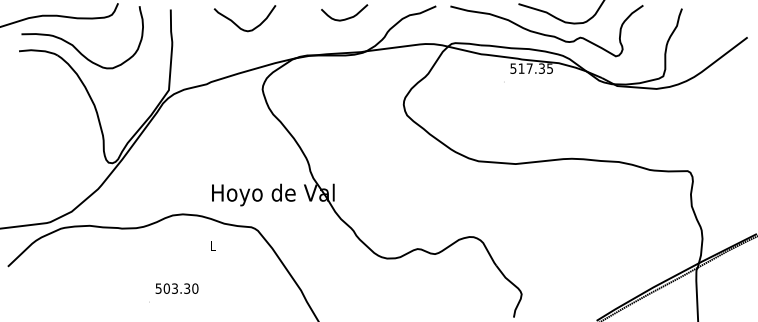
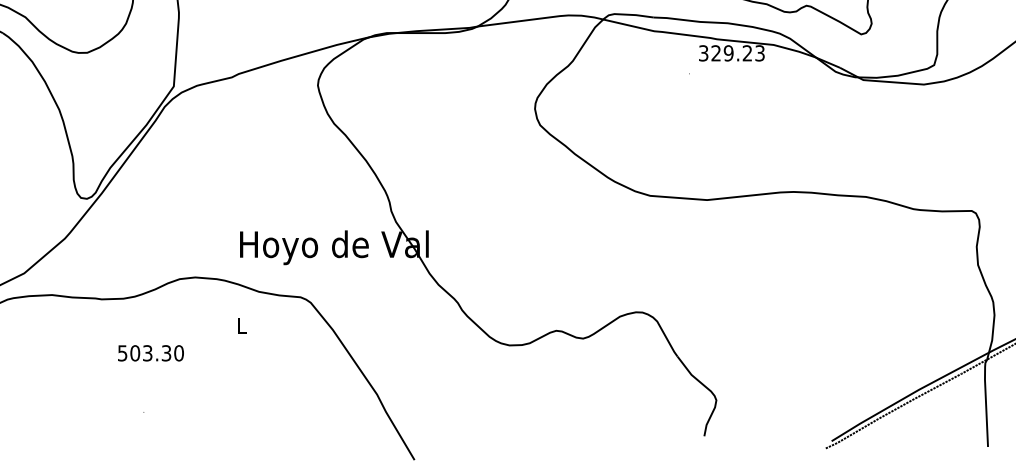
text: (531, 68) -> (731, 53), 517.35 -> 329.23
text: (176, 288) -> (150, 353), moved

